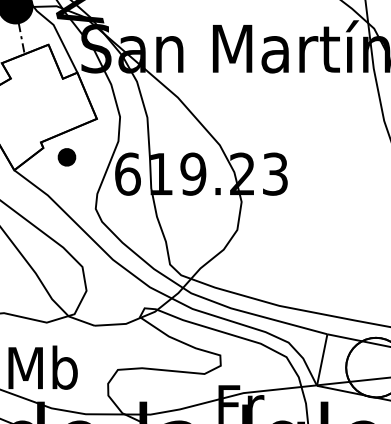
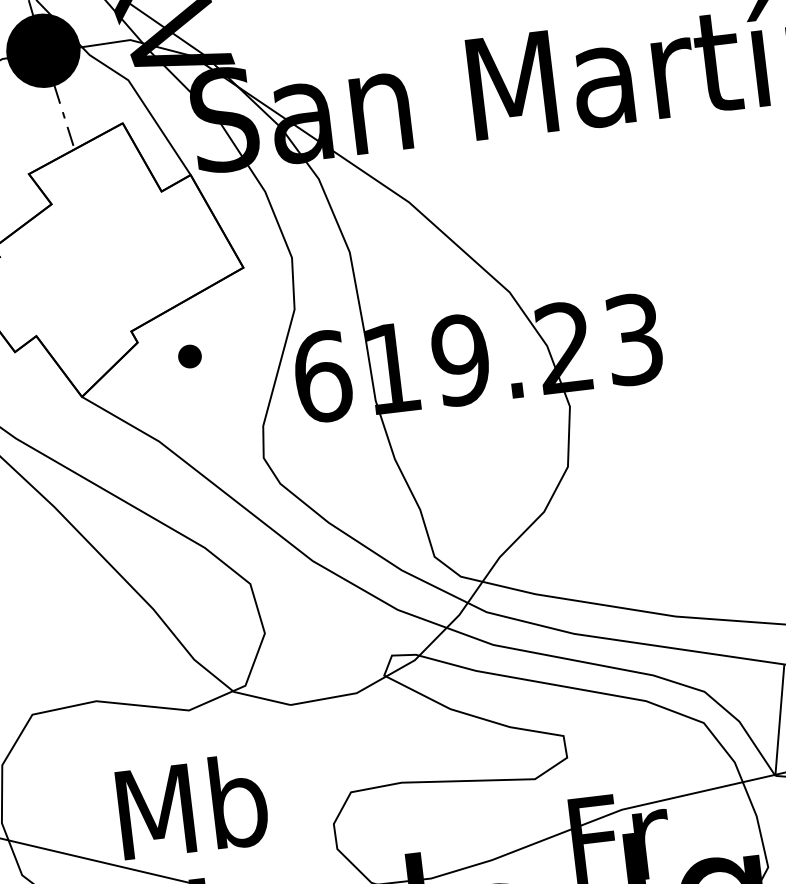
part: (66, 157) -> (188, 356), size x0.6

